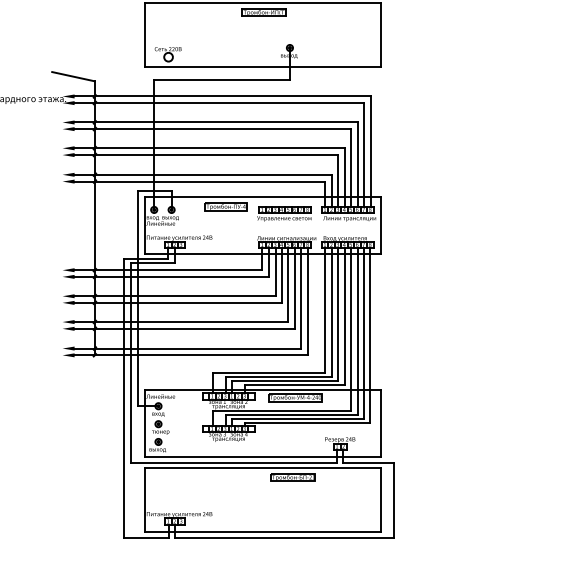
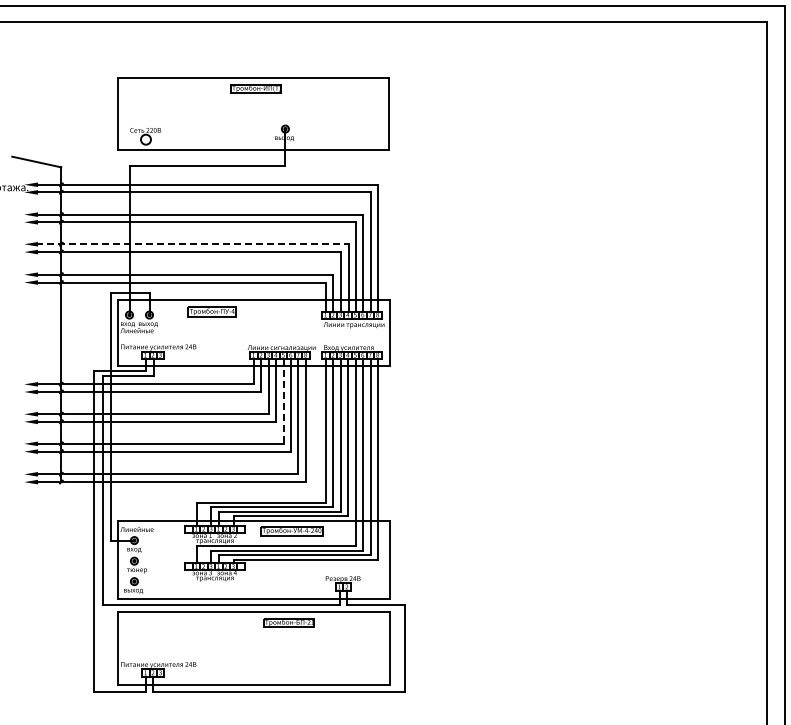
line: (209, 148) -> (192, 244), solid -> dashed
part: (283, 213) -> (278, 319), removed
line: (288, 285) -> (283, 401), solid -> dashed

